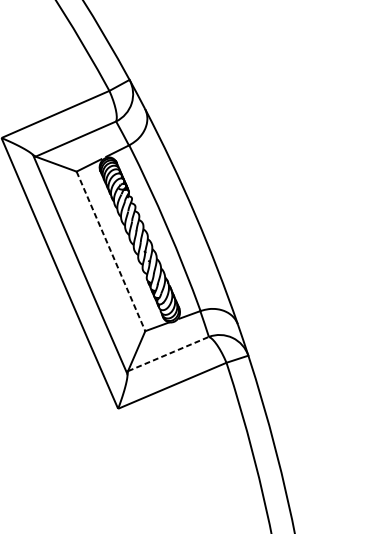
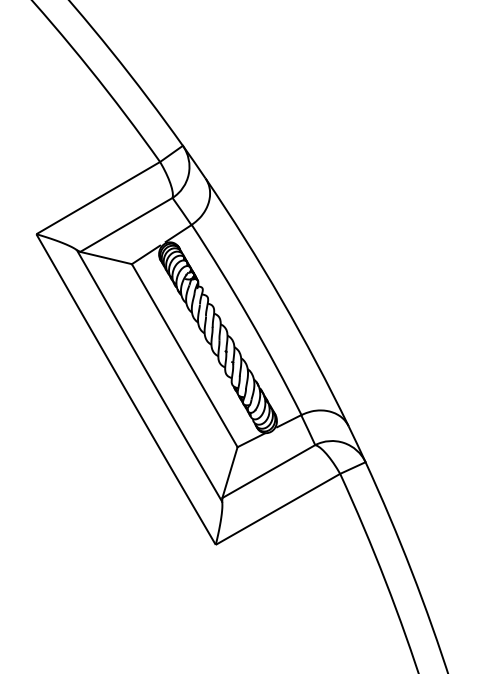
line: (110, 251) -> (184, 355), dashed -> solid
line: (169, 354) -> (269, 471), dashed -> solid

